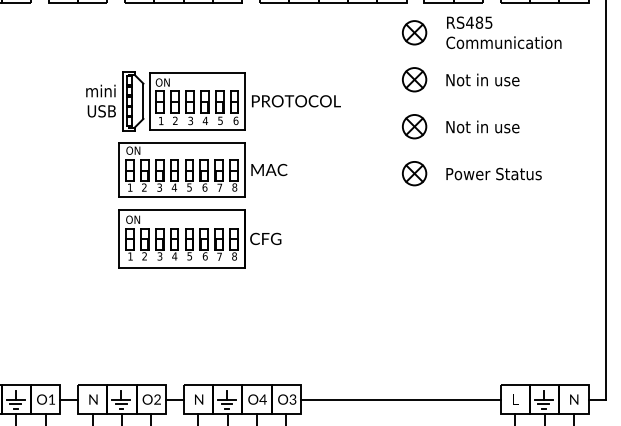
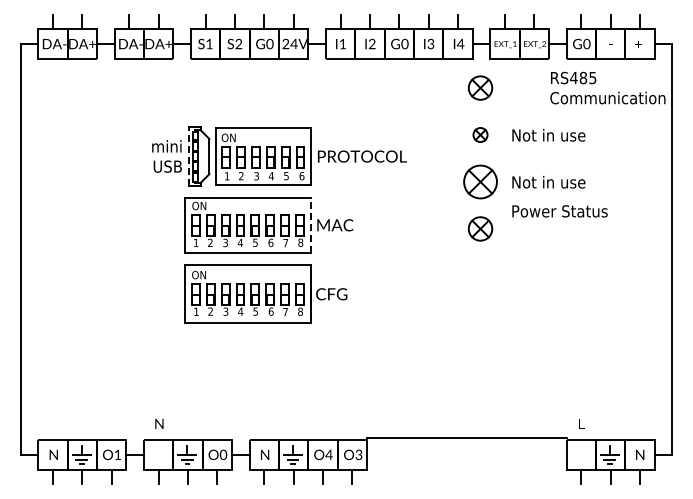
text: (503, 32) -> (607, 87), moved
part: (414, 79) -> (480, 134), size x0.6
line: (122, 101) -> (188, 156), solid -> dashed
part: (414, 126) -> (480, 181), size x1.4
line: (244, 169) -> (310, 224), solid -> dashed
text: (493, 174) -> (559, 211), moved
text: (93, 399) -> (159, 423), moved
line: (400, 399) -> (466, 437), moved
text: (515, 399) -> (581, 423), moved
text: (157, 400) -> (223, 455), O2 -> O0

